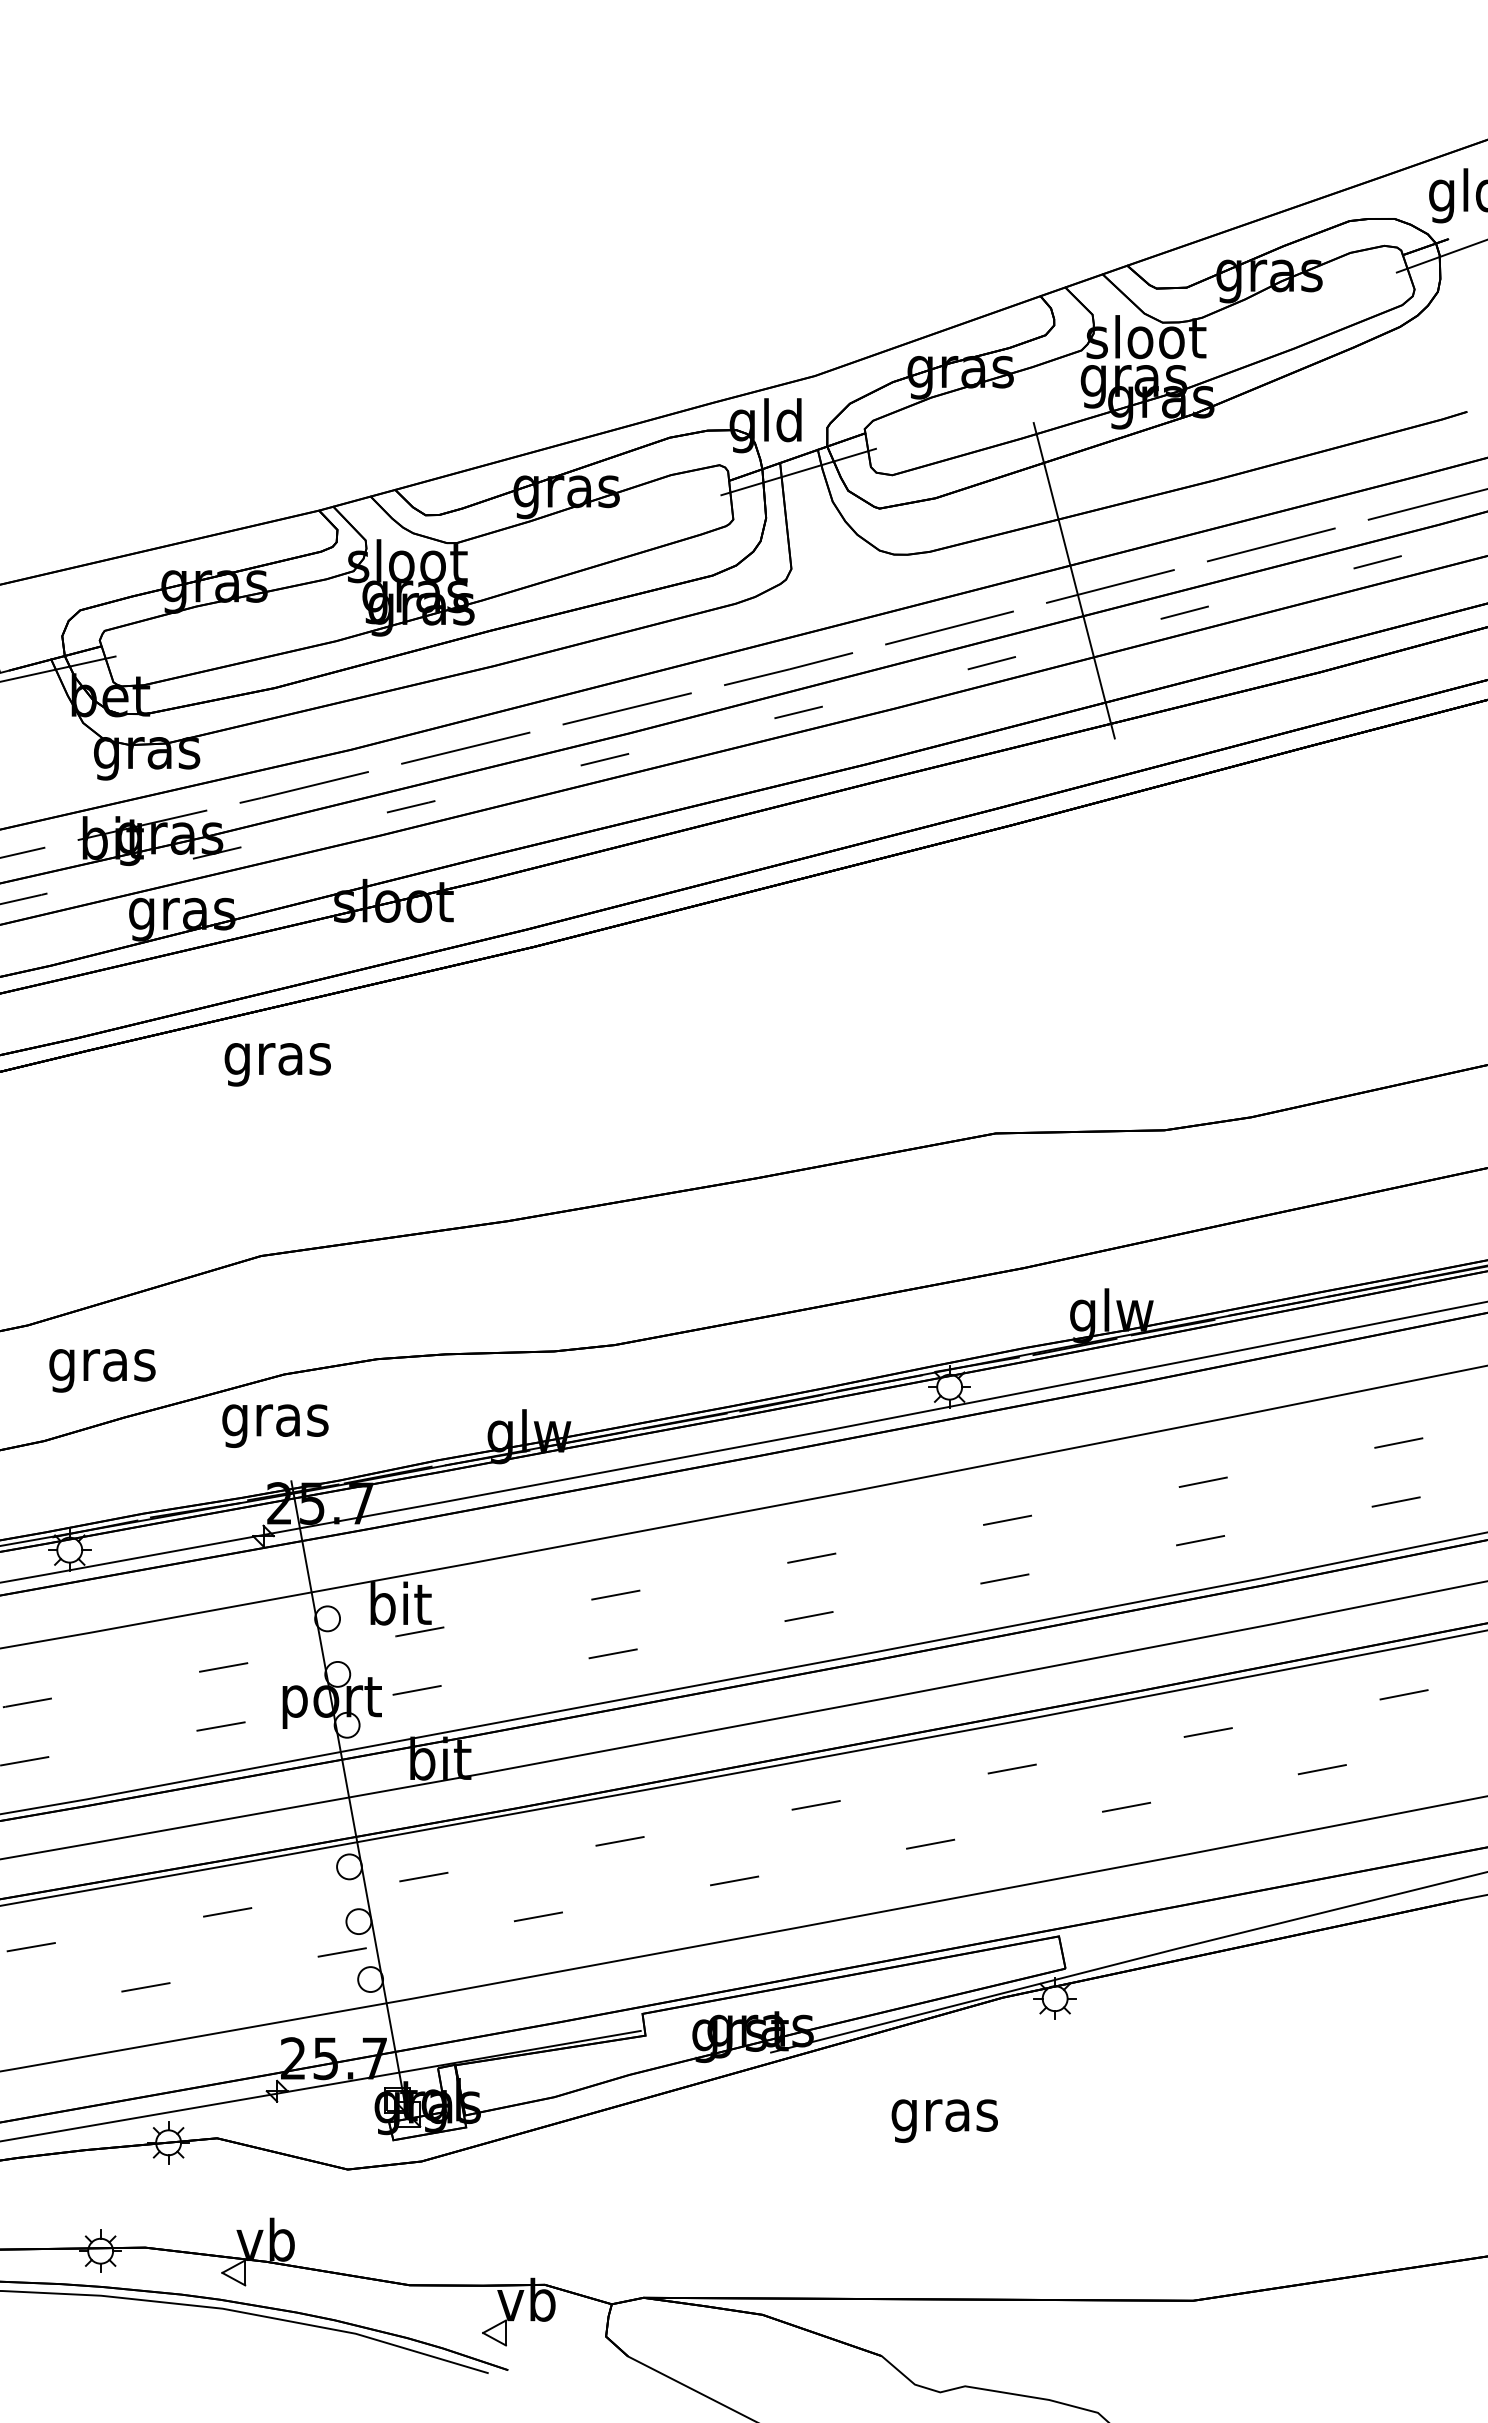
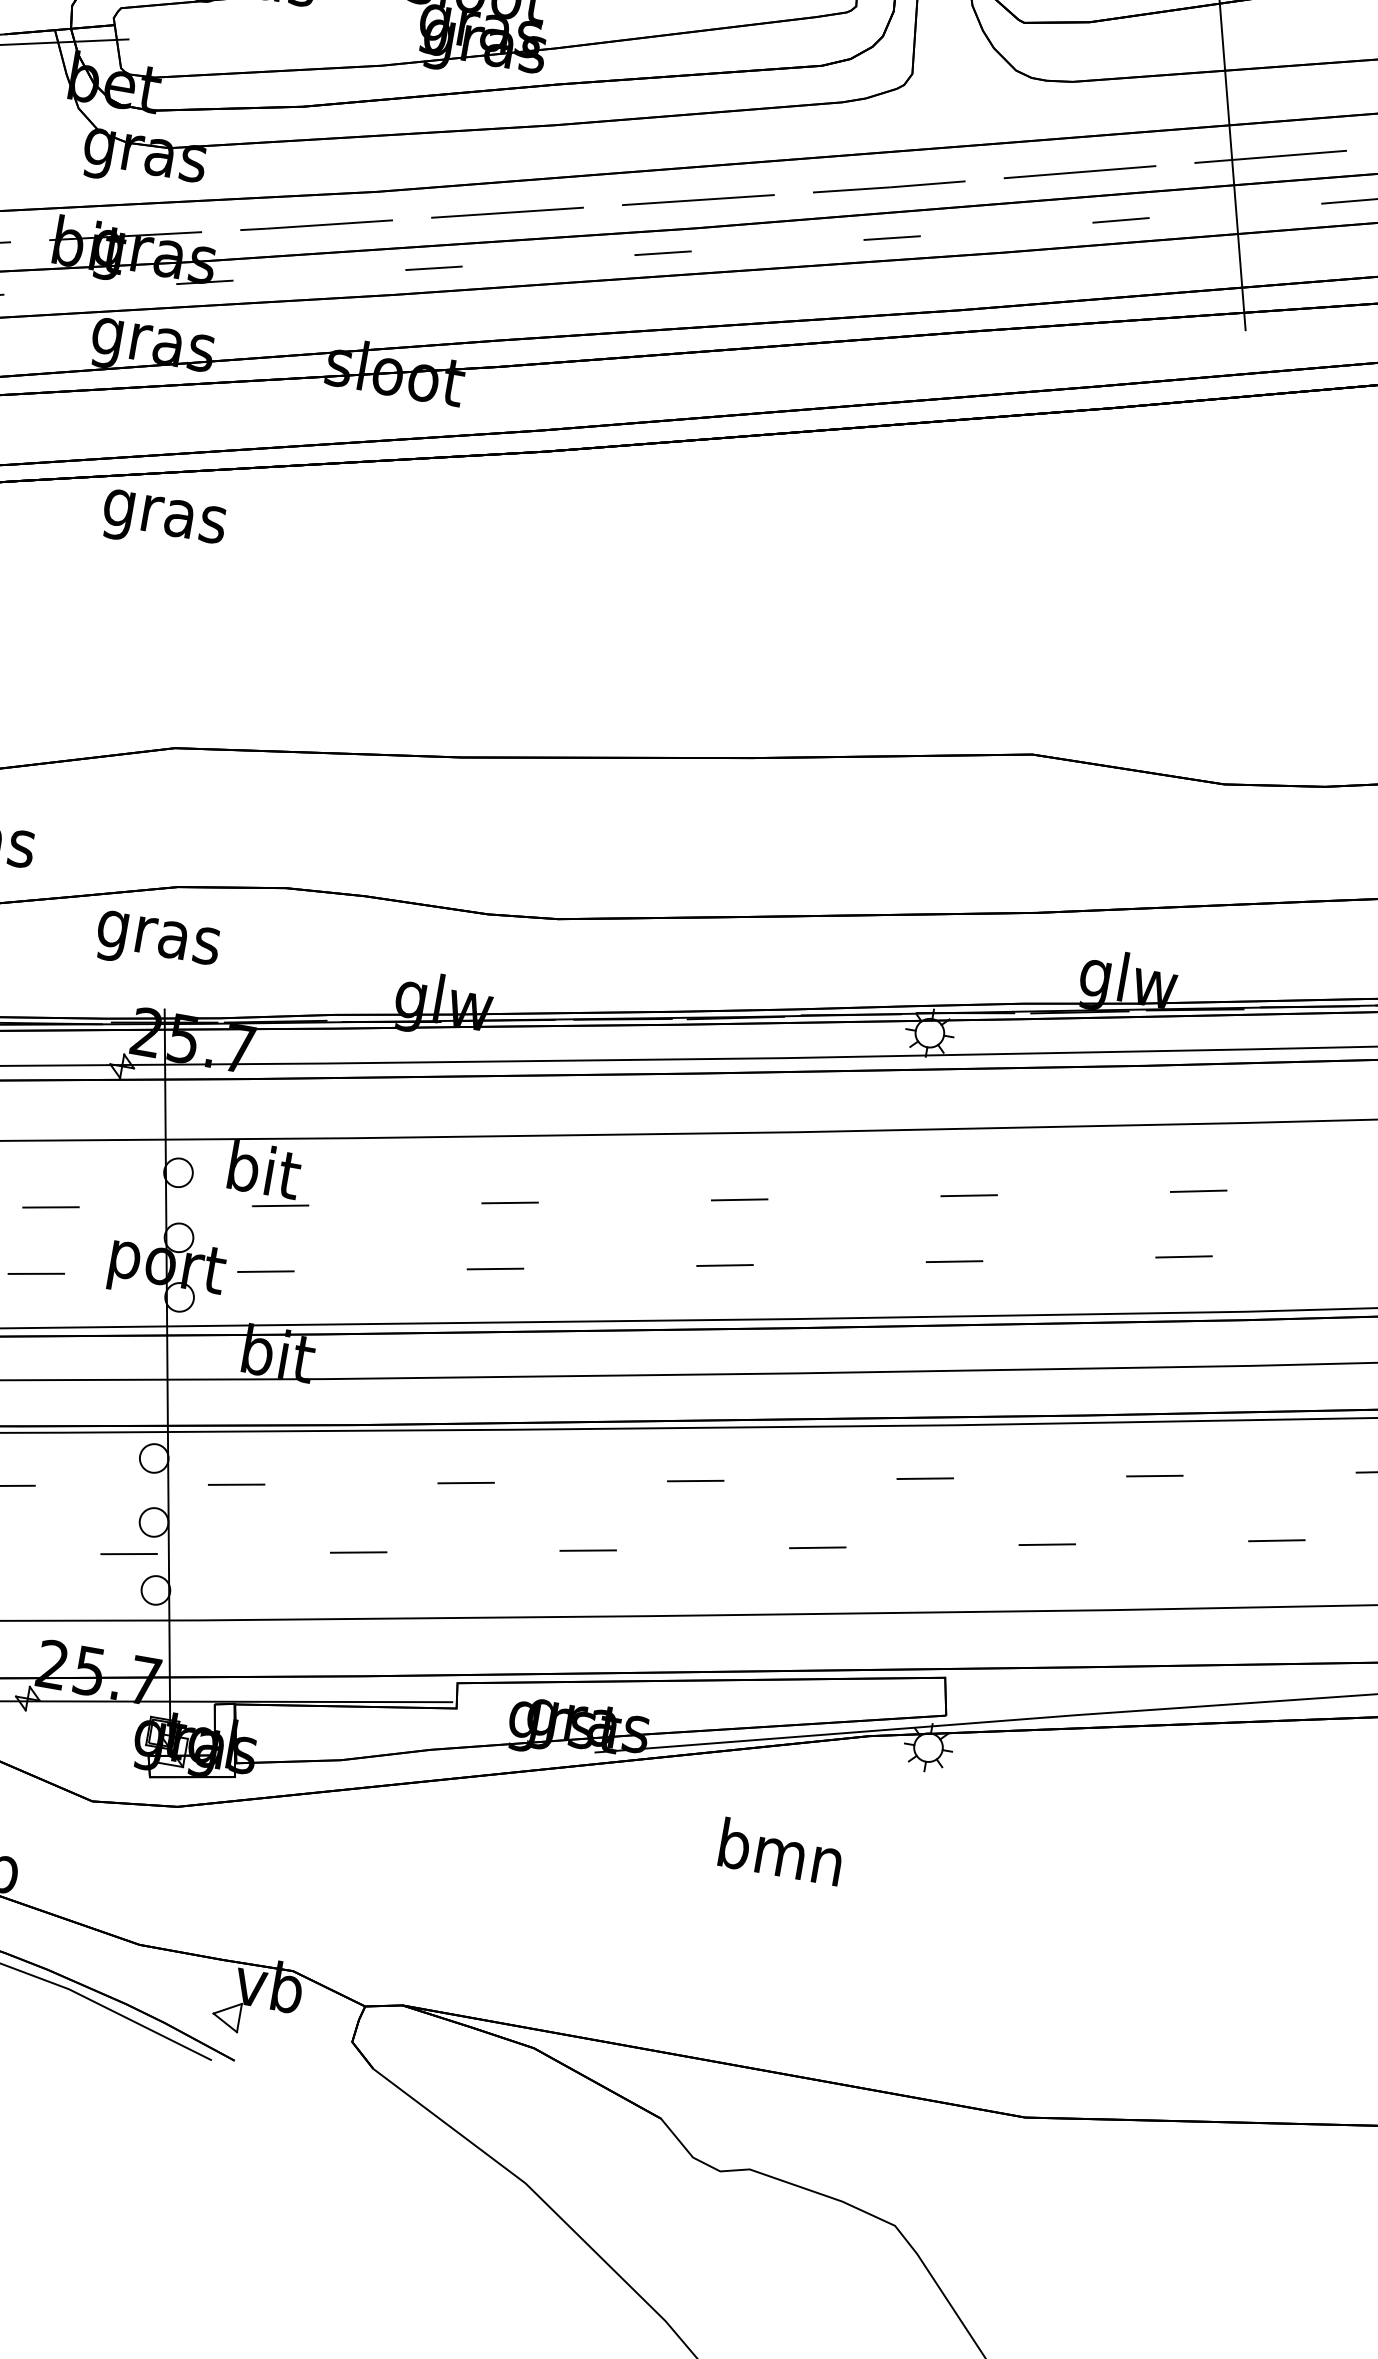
text: (277, 1064) -> (163, 522), moved
text: (944, 2115) -> (779, 1858), gras -> bmn

